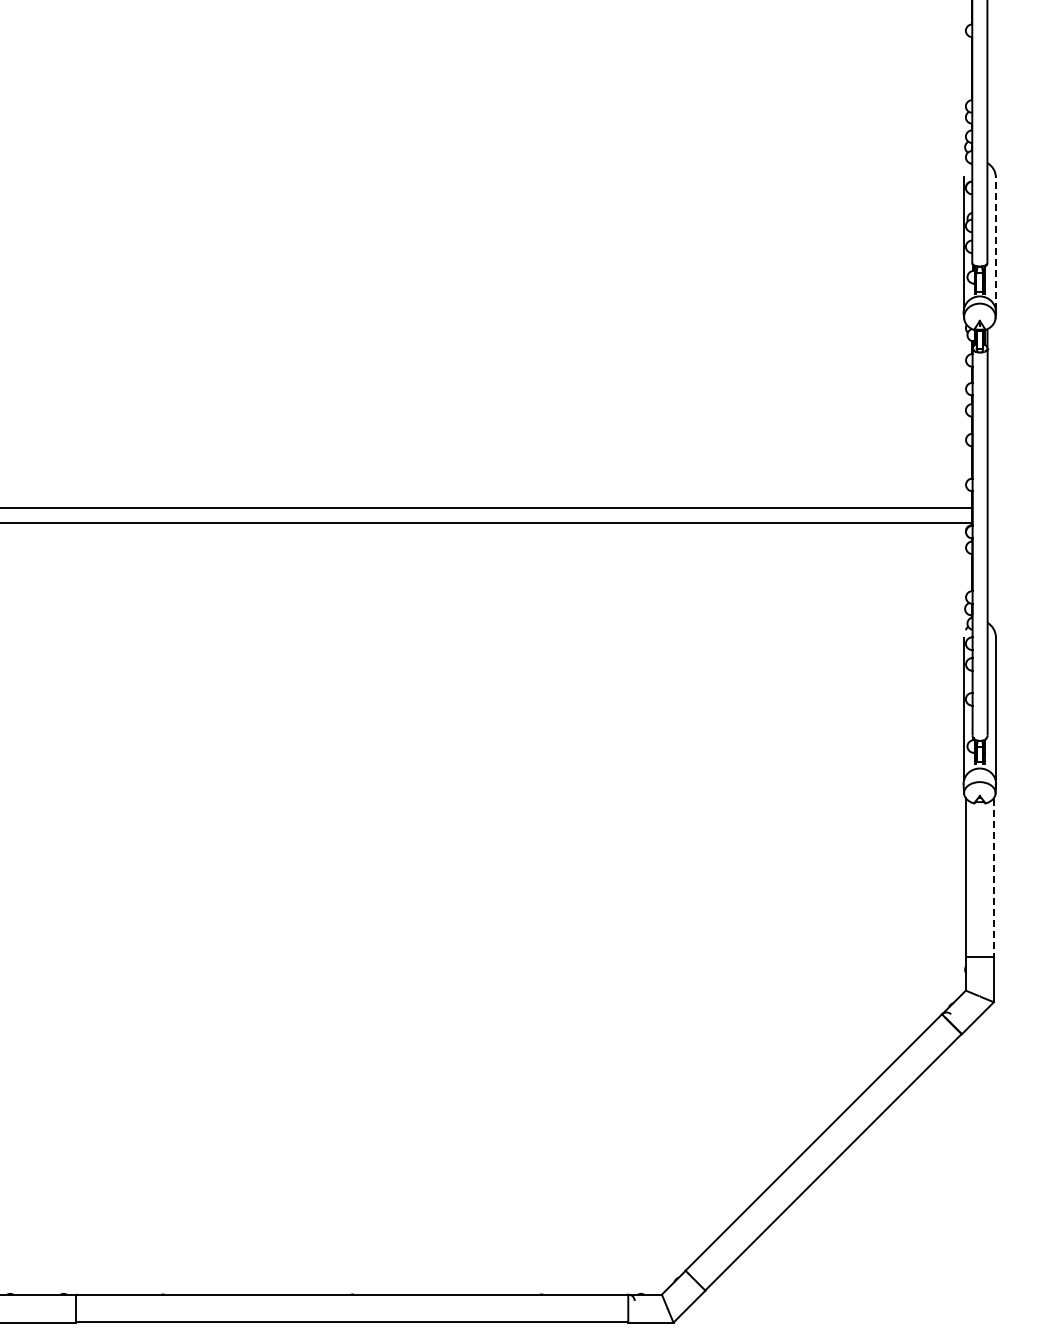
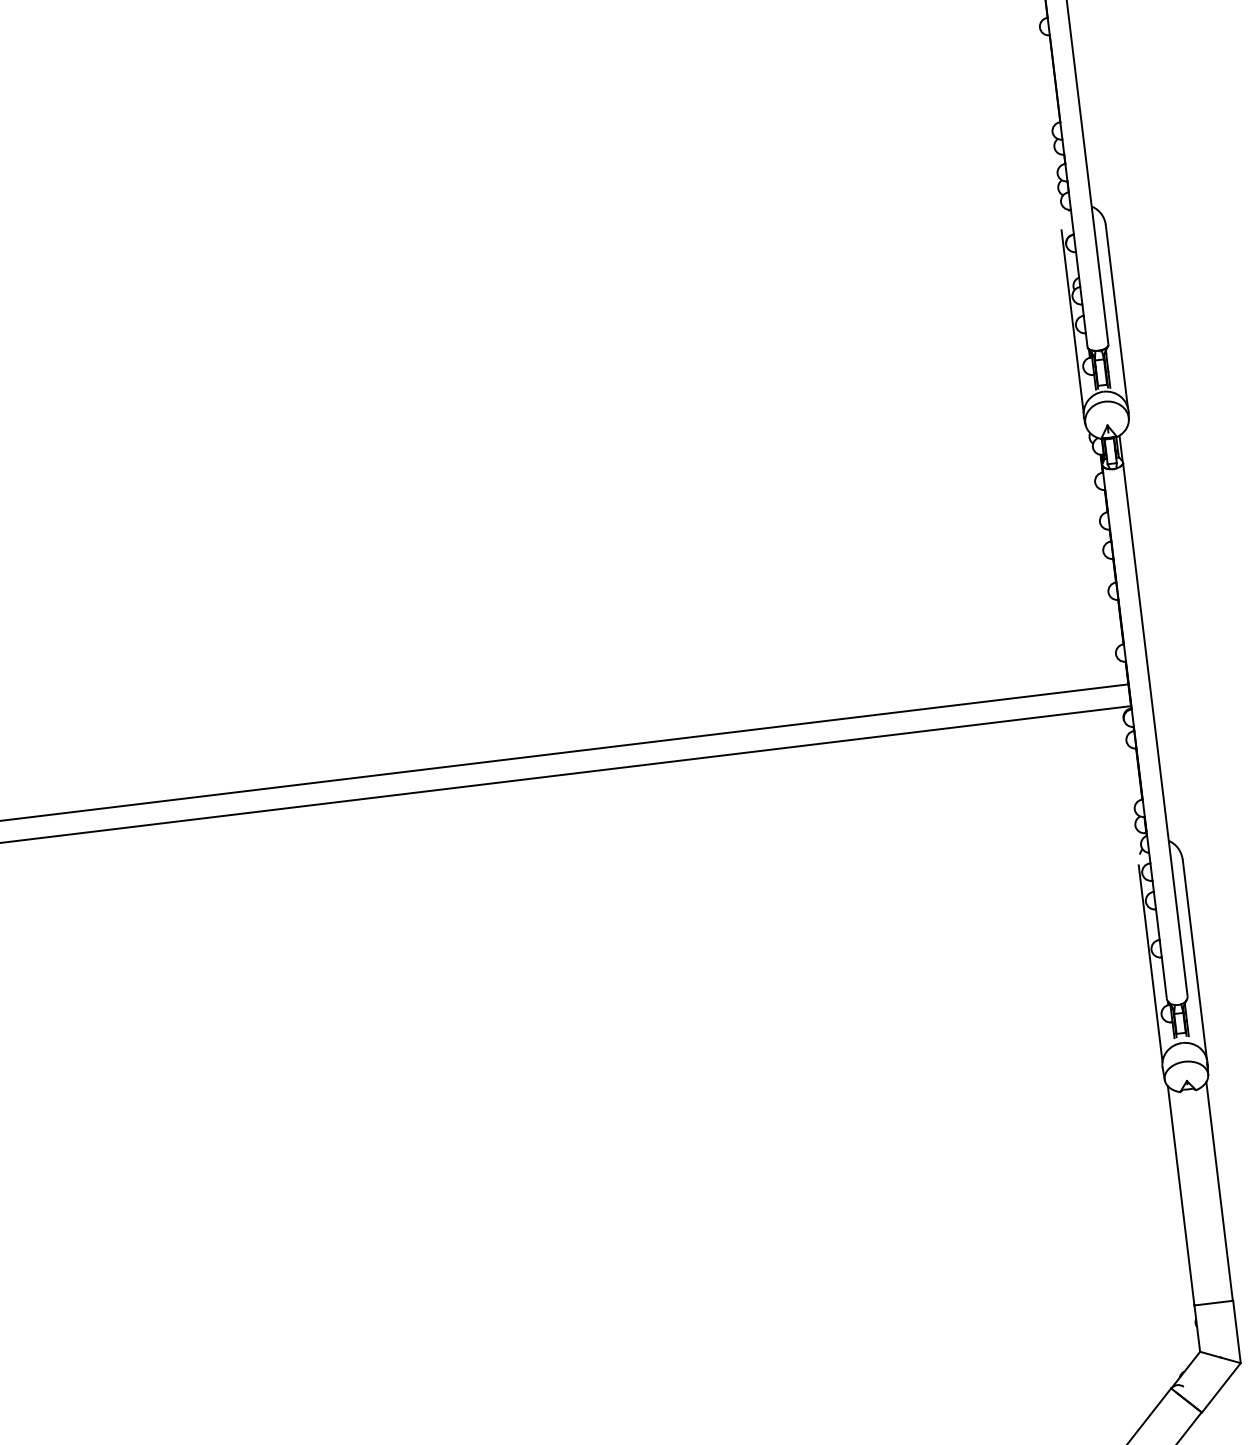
line: (995, 243) -> (1116, 316), dashed -> solid
line: (993, 878) -> (1219, 1192), dashed -> solid

